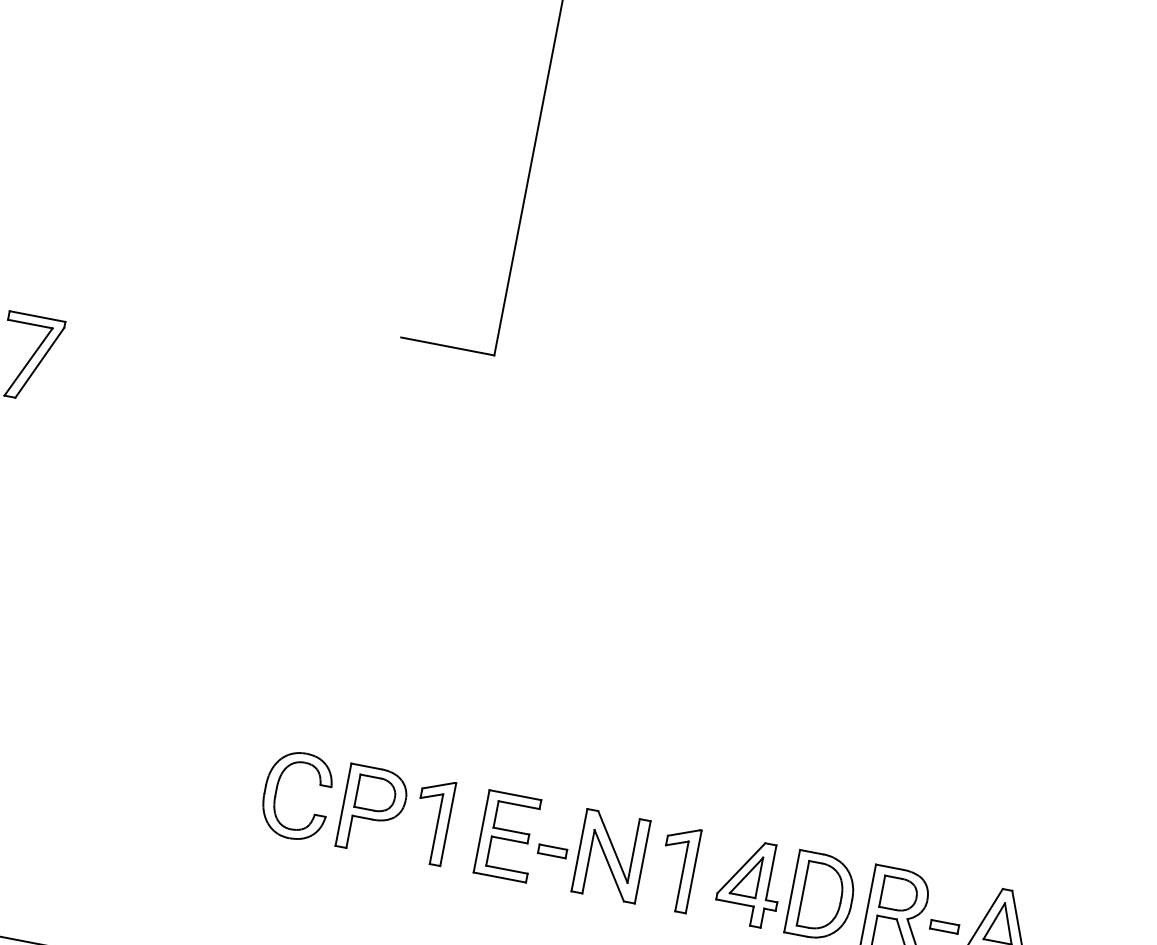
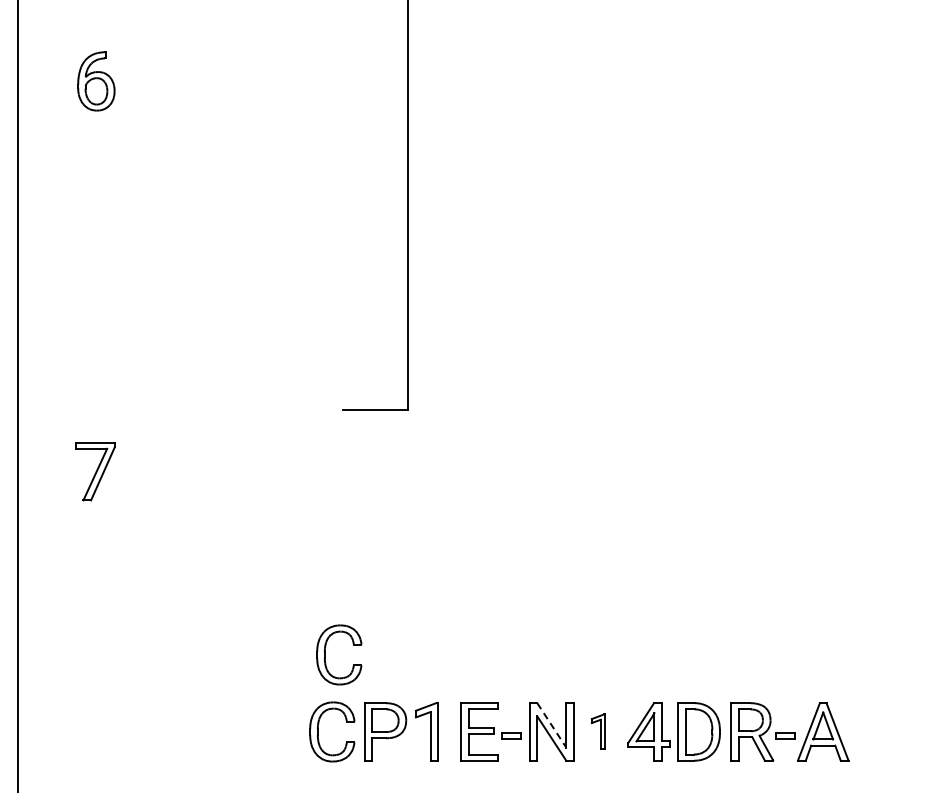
part: (308, 682) -> (325, 654), added
line: (612, 846) -> (551, 725), solid -> dashed
part: (678, 868) -> (598, 731), size x0.6

